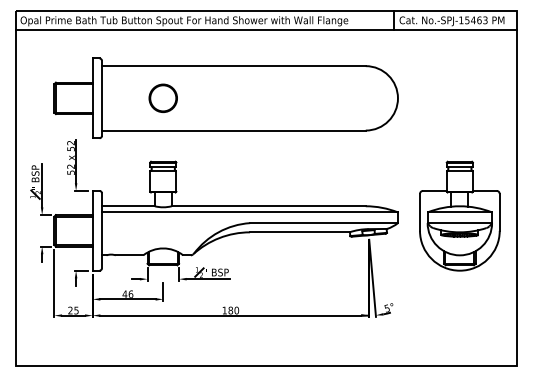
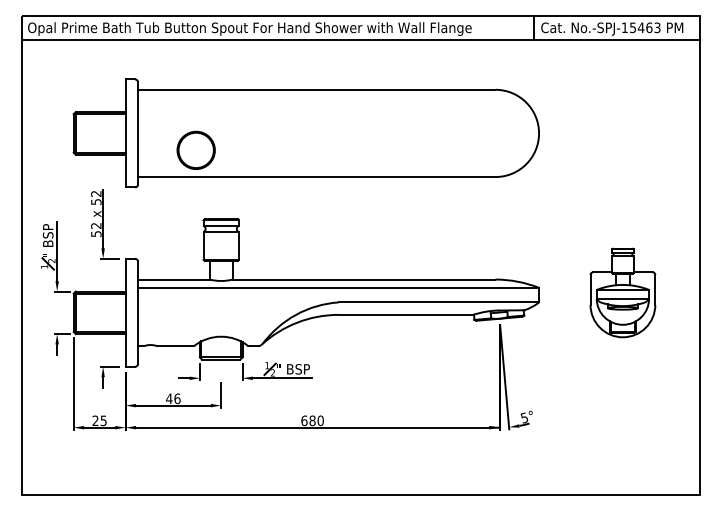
part: (162, 97) -> (195, 149), moved
part: (459, 215) -> (622, 292), size x0.6
text: (224, 310) -> (304, 420), 180 -> 680

